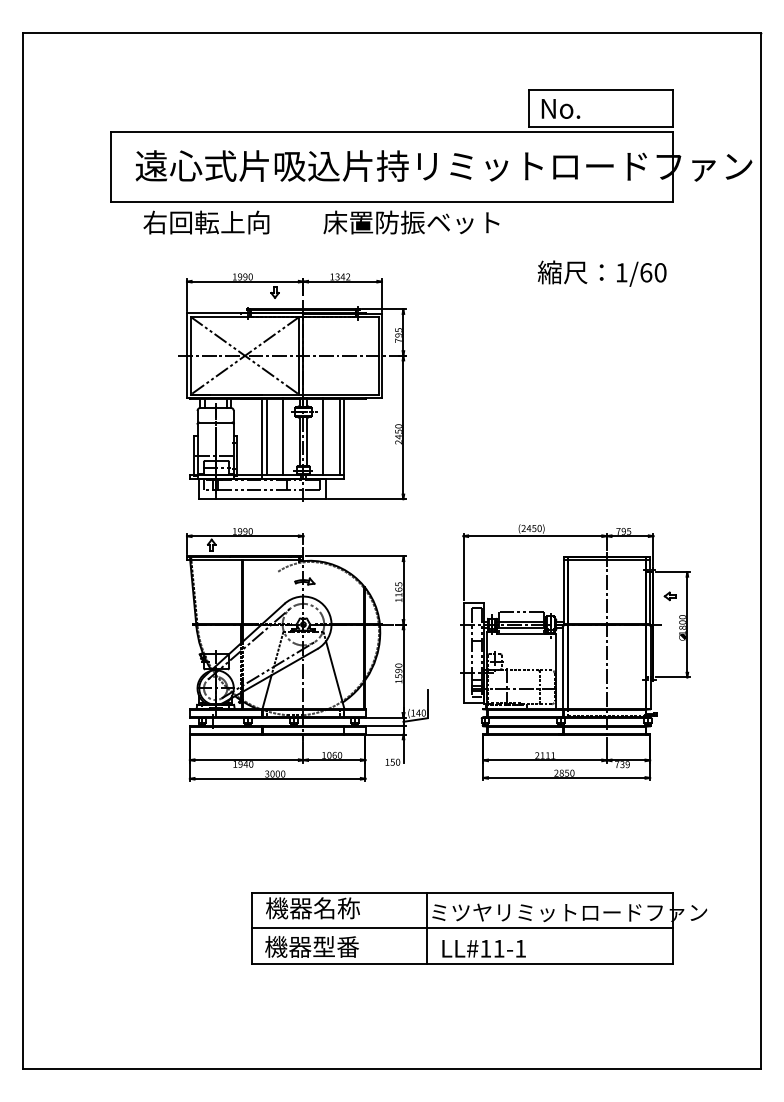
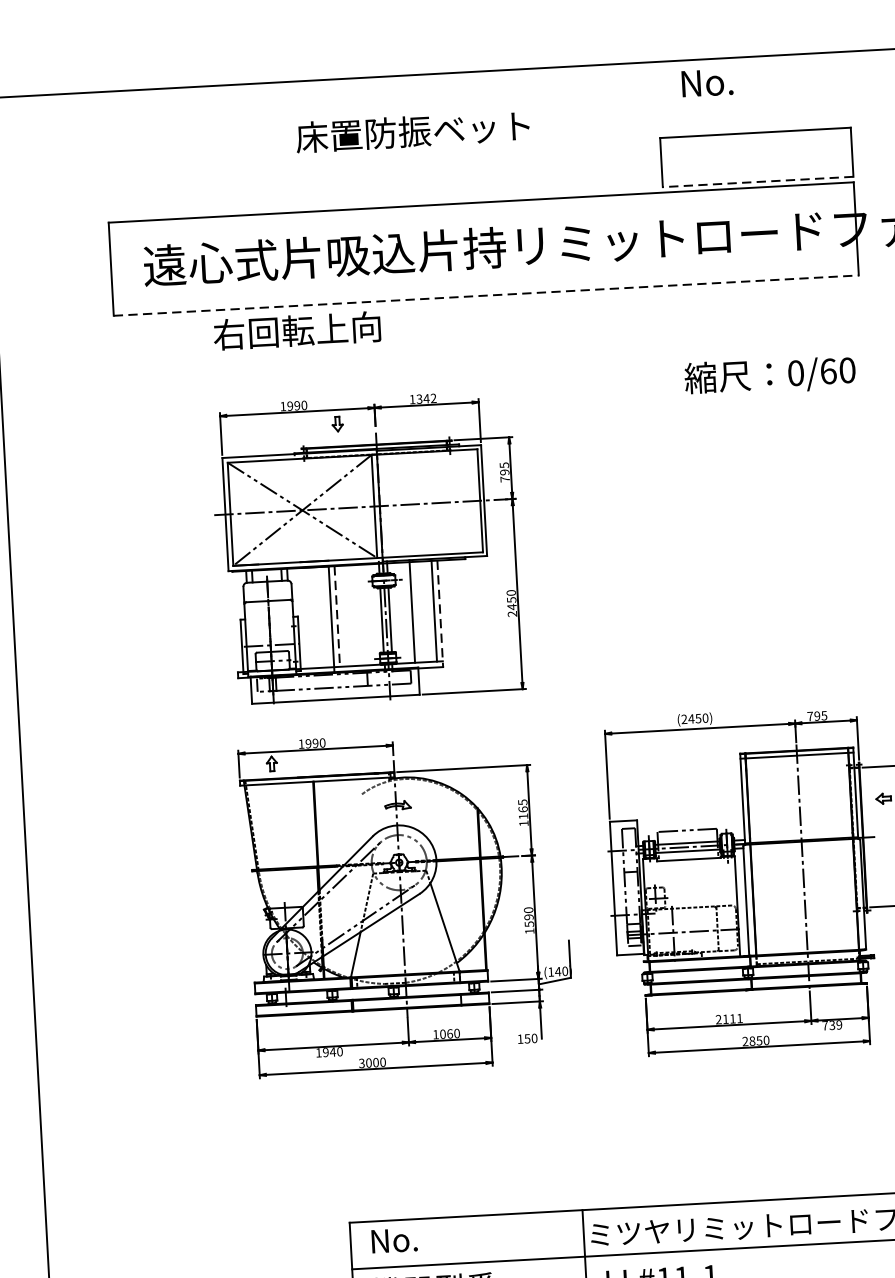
text: (560, 108) -> (706, 82), moved
line: (601, 127) -> (758, 182), solid -> dashed
line: (392, 201) -> (486, 295), solid -> dashed
text: (206, 222) -> (297, 330), moved
text: (411, 222) -> (412, 131), moved
text: (621, 272) -> (795, 372), 1/60 -> 0/60
line: (283, 435) -> (359, 613), removed
line: (266, 437) -> (336, 617), solid -> dashed
line: (344, 439) -> (440, 614), solid -> dashed
text: (312, 908) -> (431, 1238), 機器名称 -> No.

